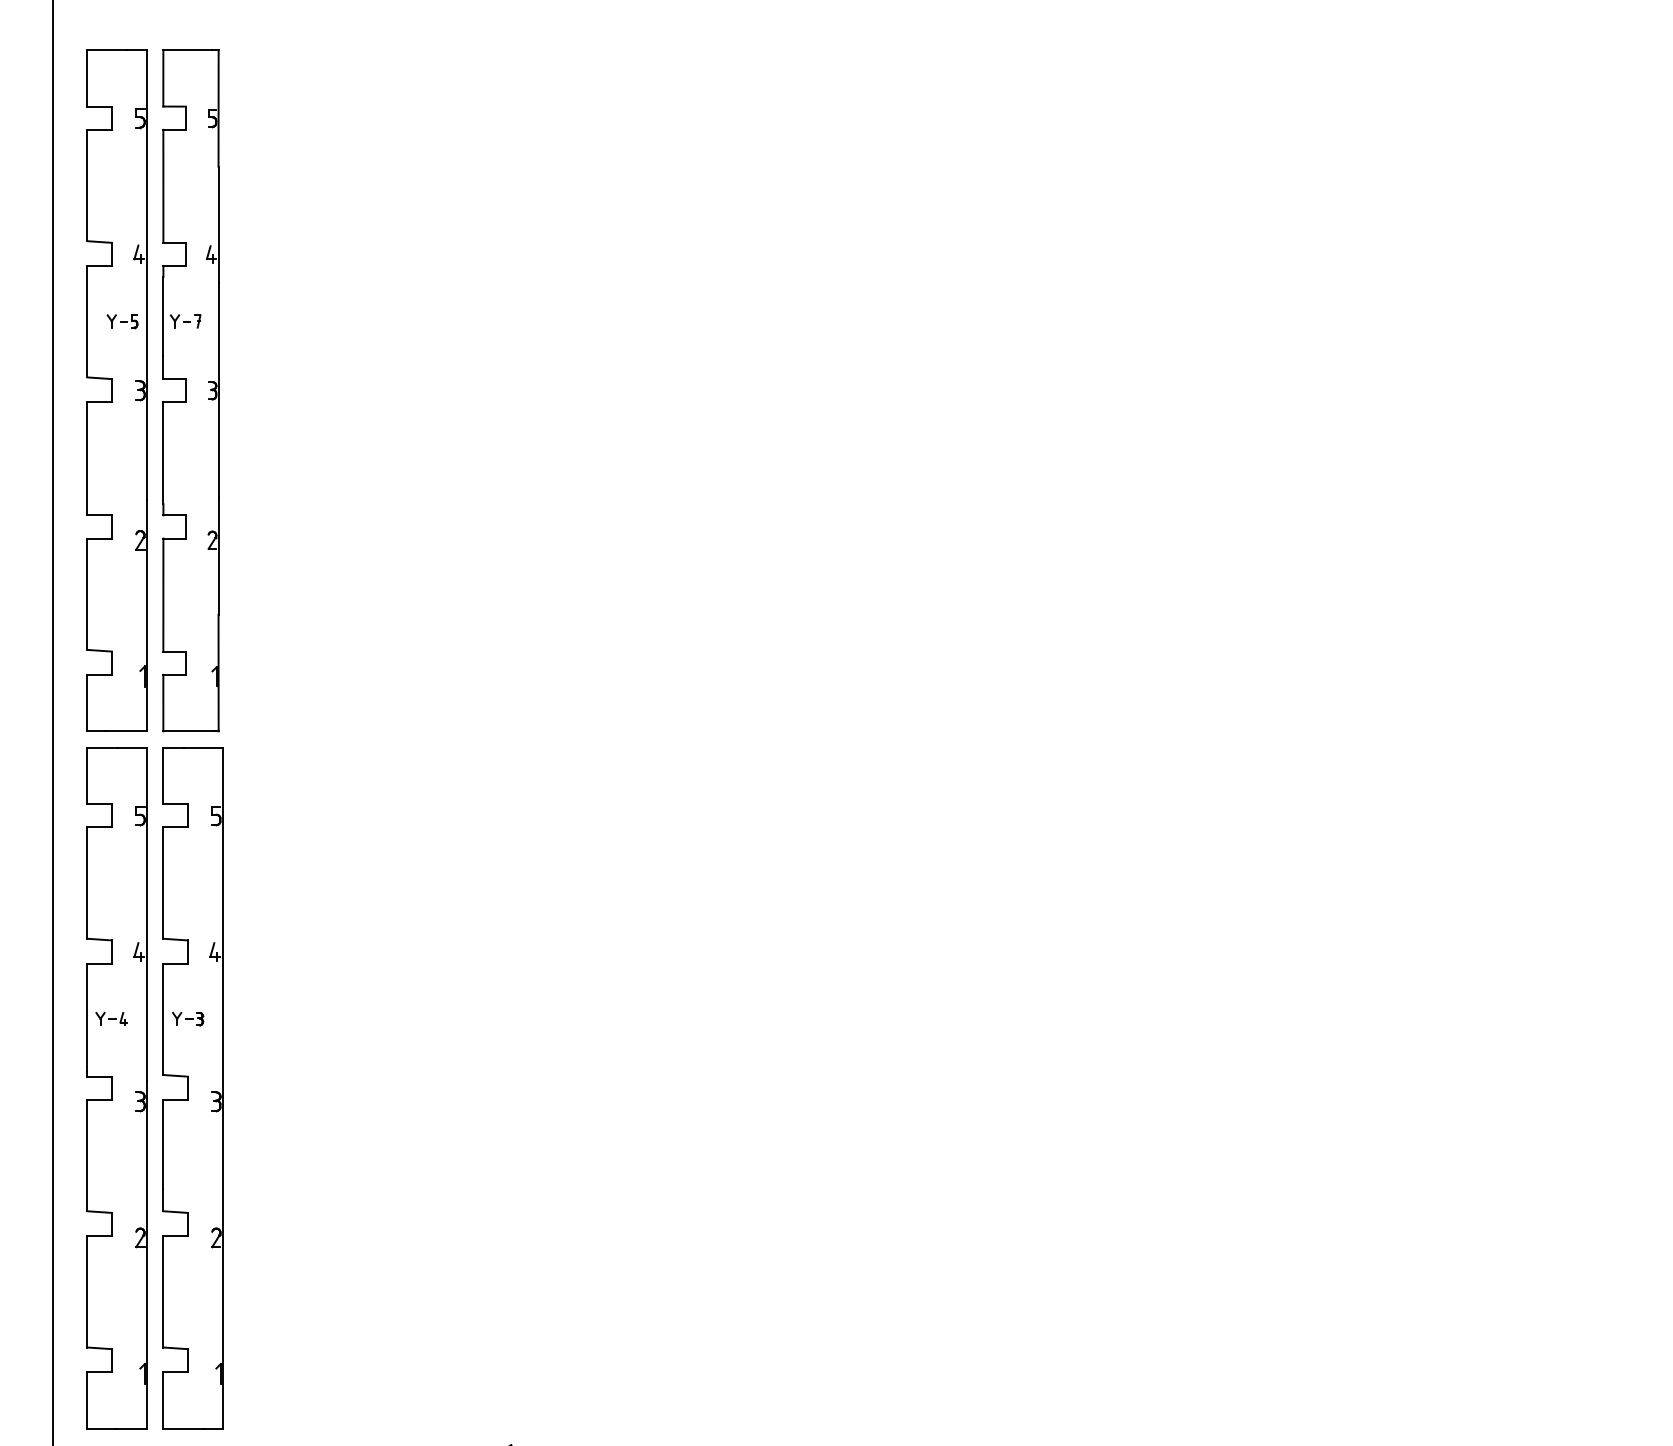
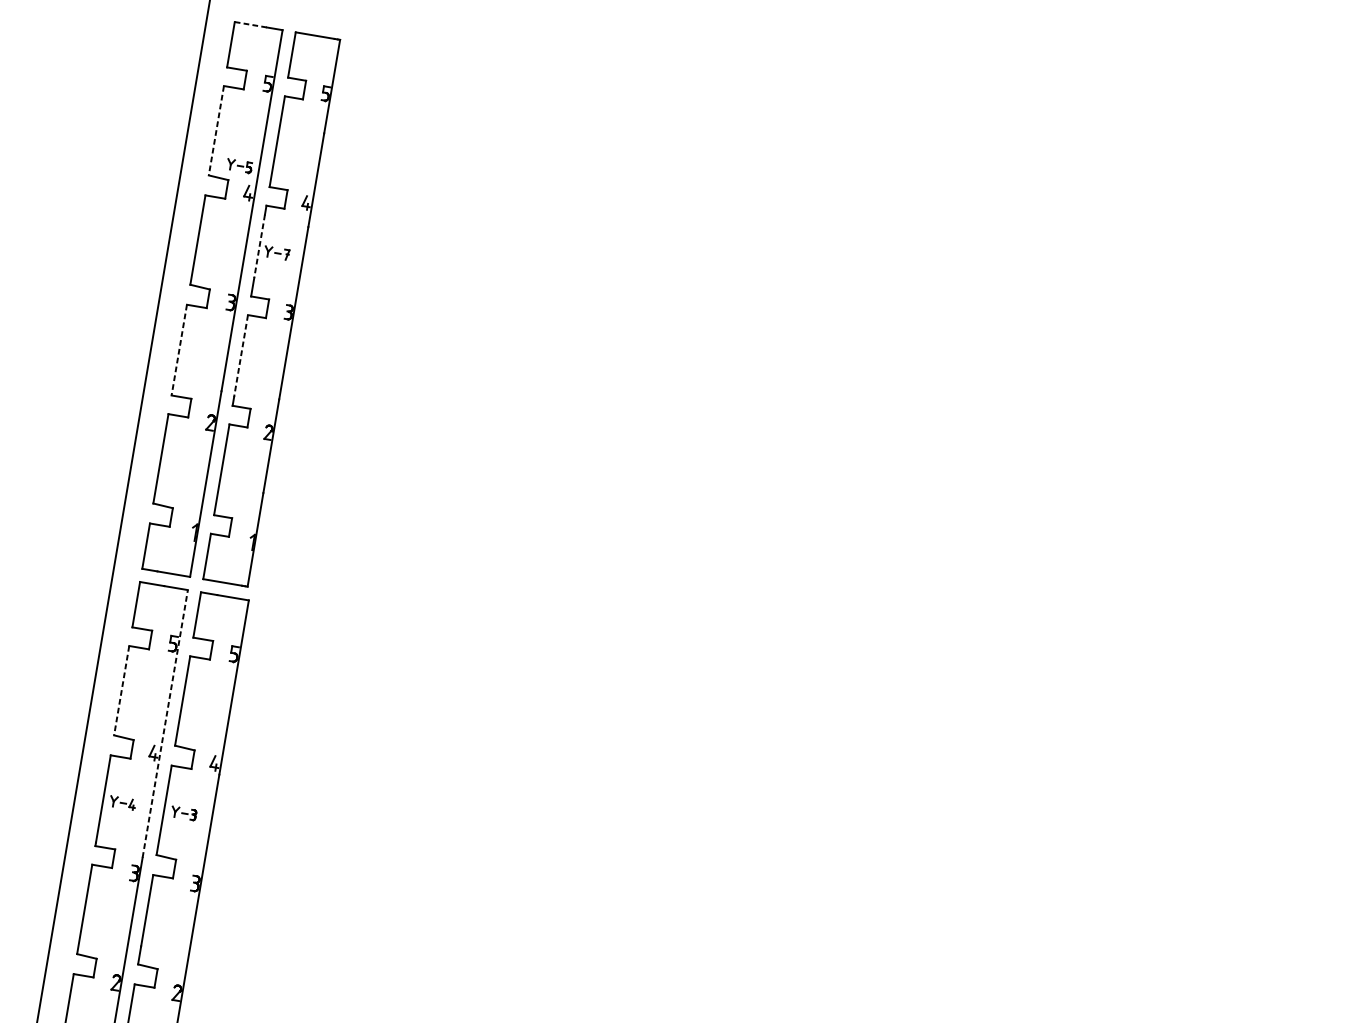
line: (107, 50) -> (250, 25), solid -> dashed
line: (87, 185) -> (216, 130), solid -> dashed
line: (163, 316) -> (259, 246), solid -> dashed
part: (122, 321) -> (239, 166), moved
line: (163, 453) -> (241, 356), solid -> dashed
line: (87, 458) -> (179, 349), solid -> dashed
line: (87, 883) -> (121, 691), solid -> dashed
line: (146, 914) -> (164, 723), solid -> dashed

